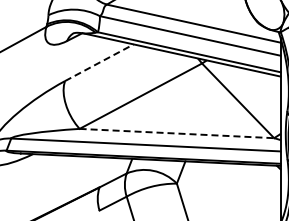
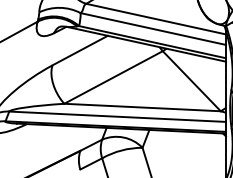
line: (99, 62) -> (80, 50), dashed -> solid
line: (177, 133) -> (143, 107), dashed -> solid

